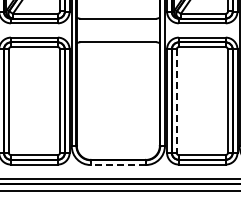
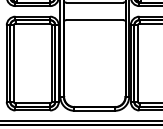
line: (176, 101) -> (137, 63), dashed -> solid
line: (118, 165) -> (94, 111), dashed -> solid

